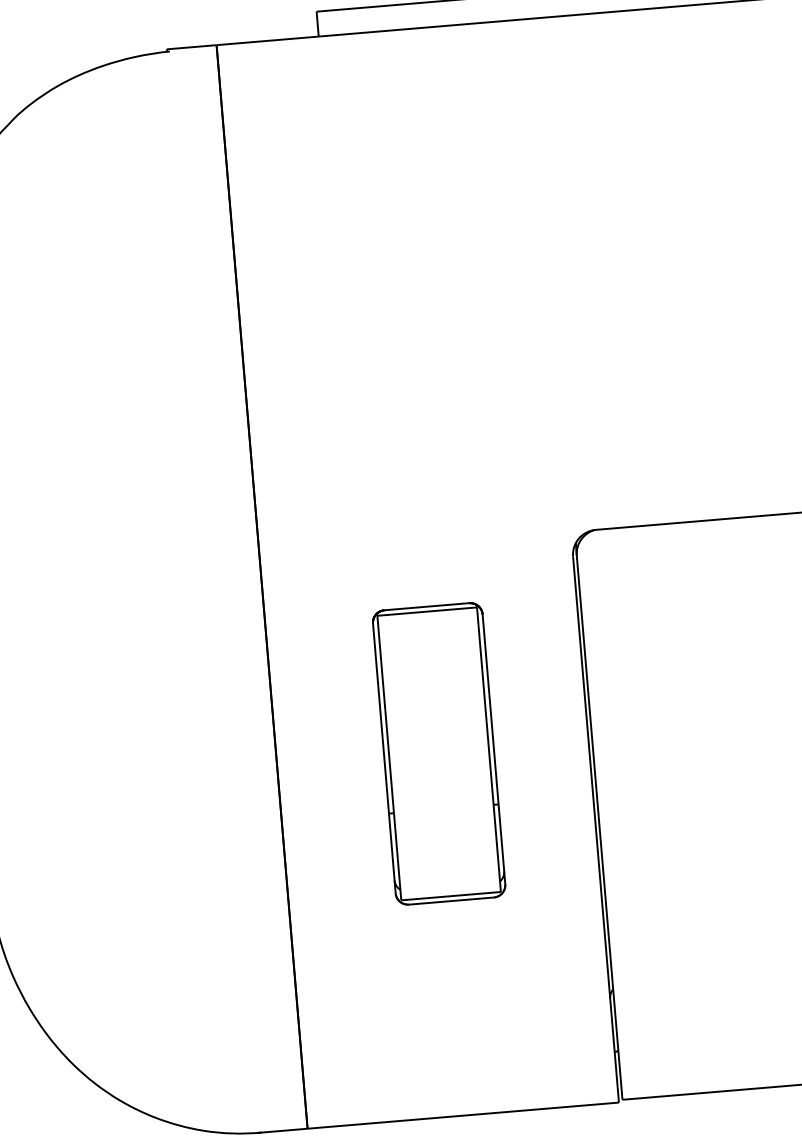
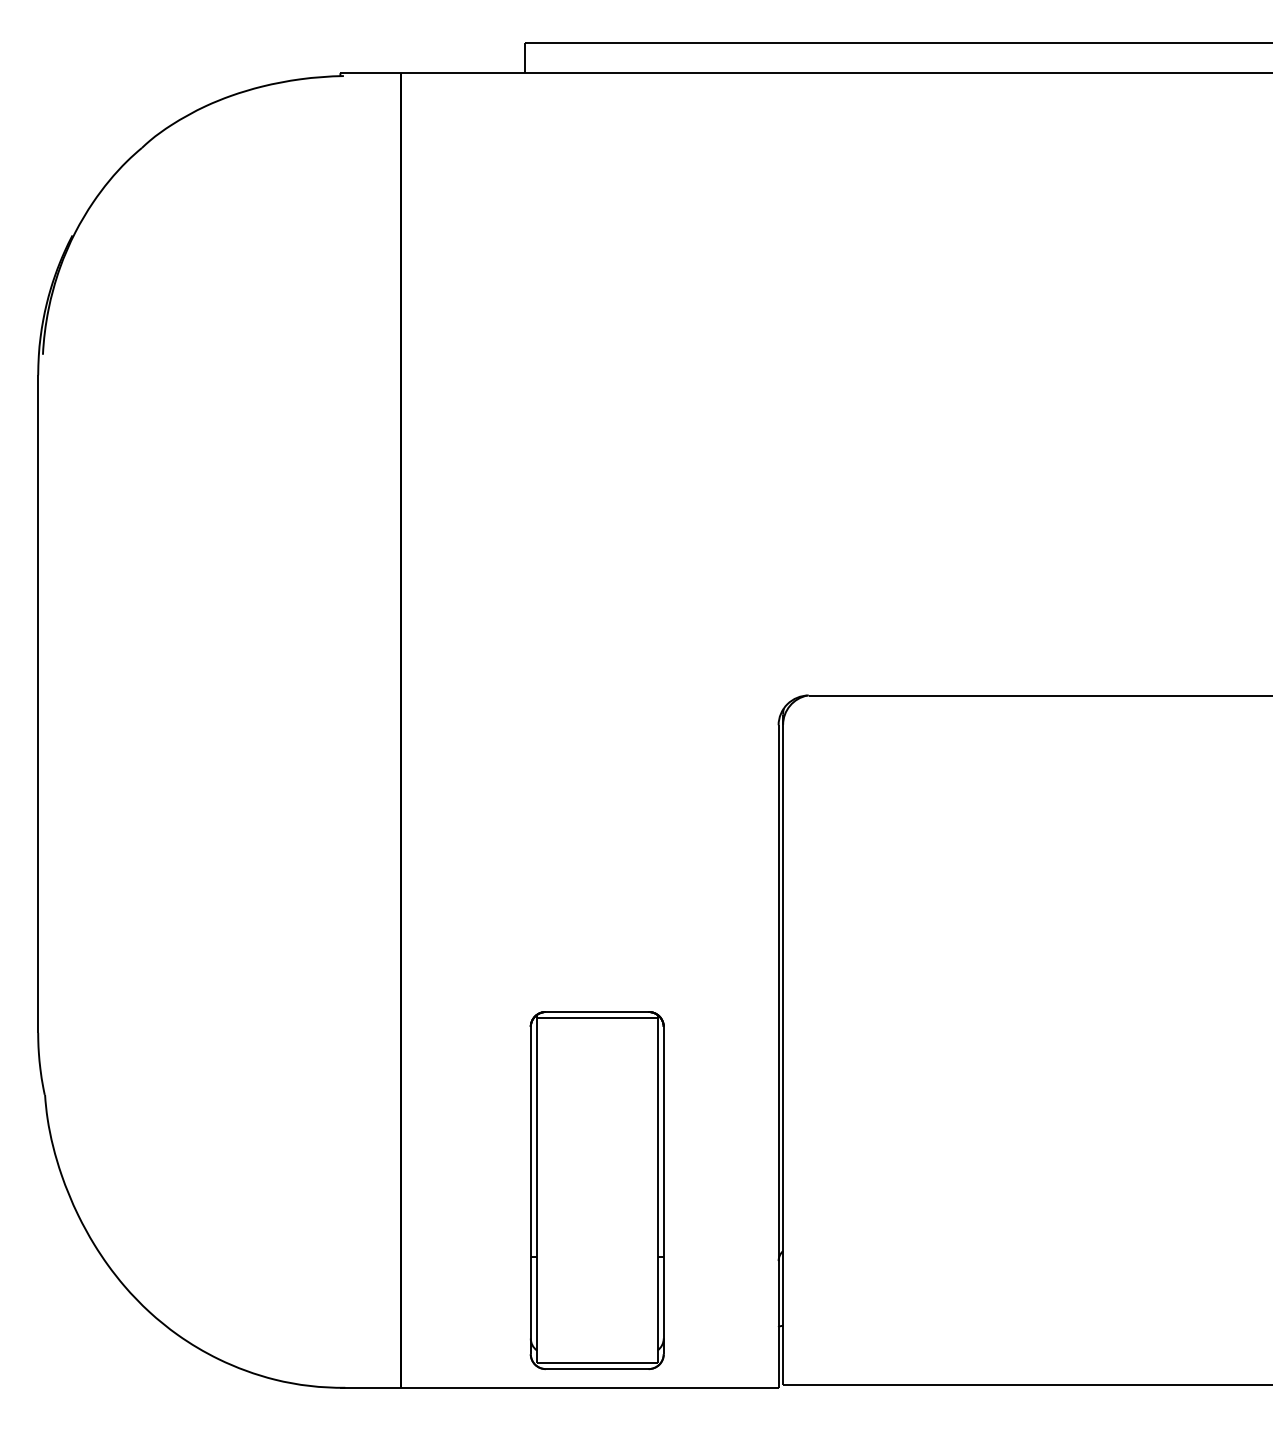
part: (438, 753) -> (596, 1190), moved

